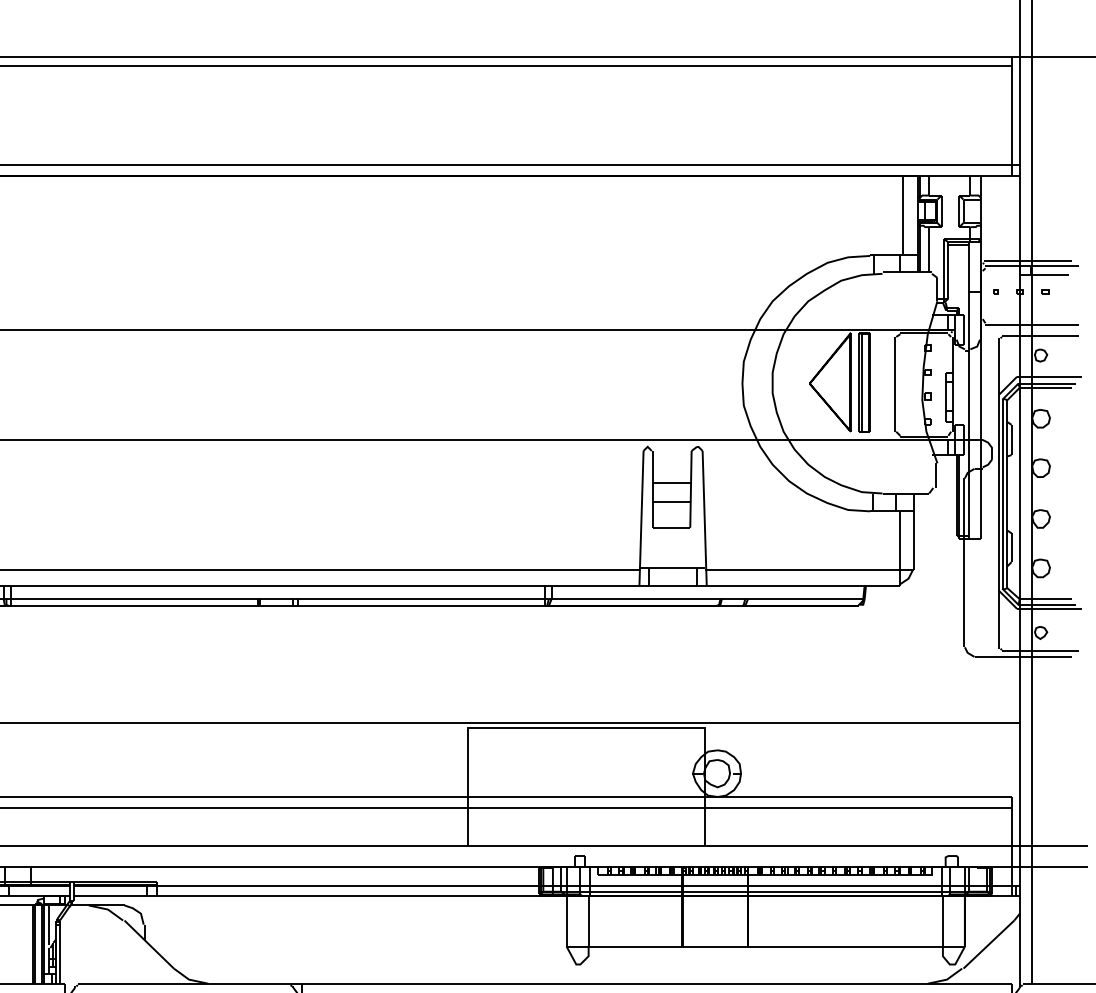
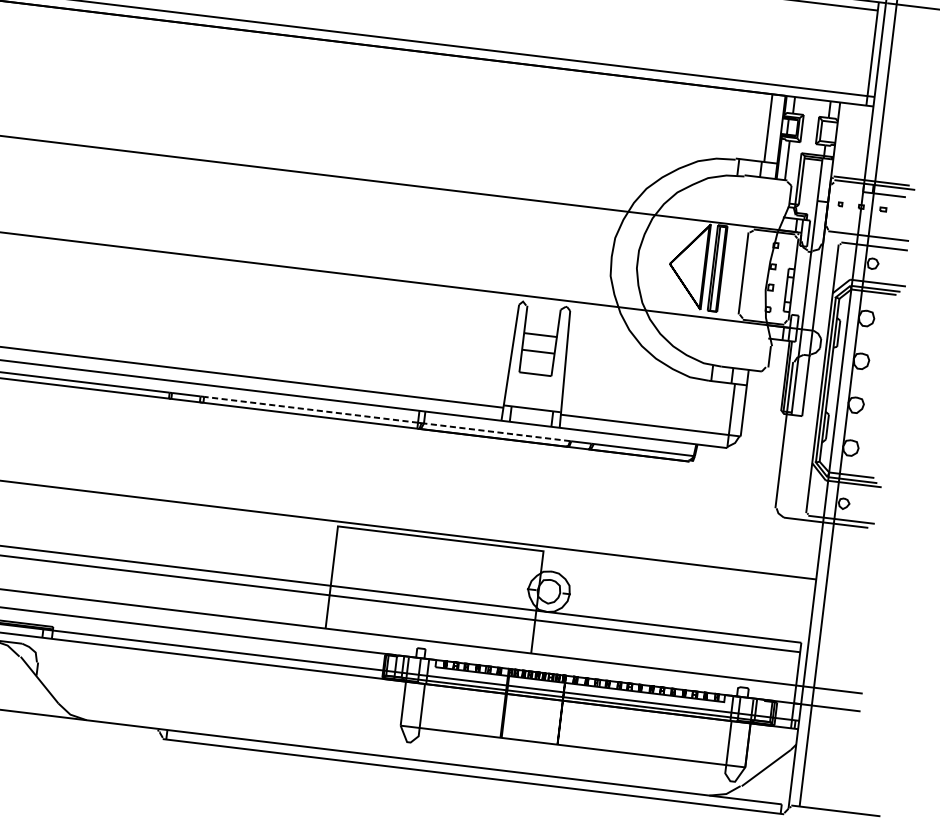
line: (421, 599) -> (311, 410), solid -> dashed
line: (635, 599) -> (496, 432), solid -> dashed

